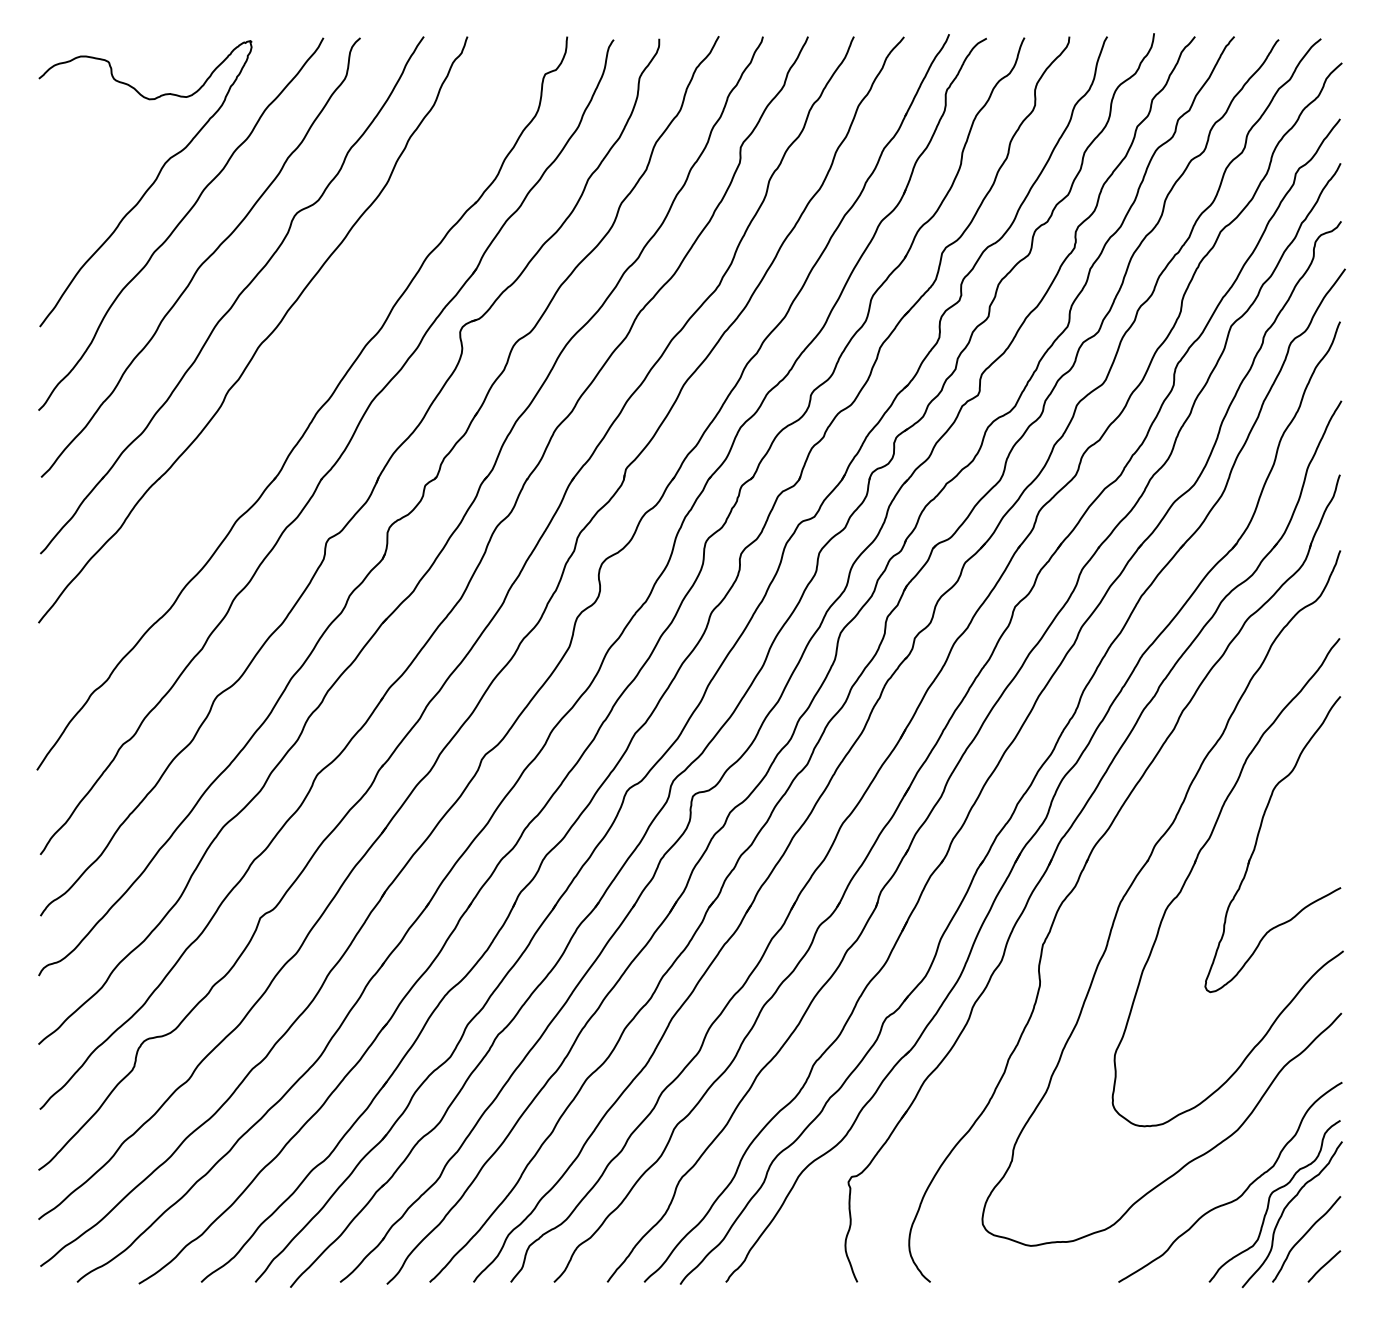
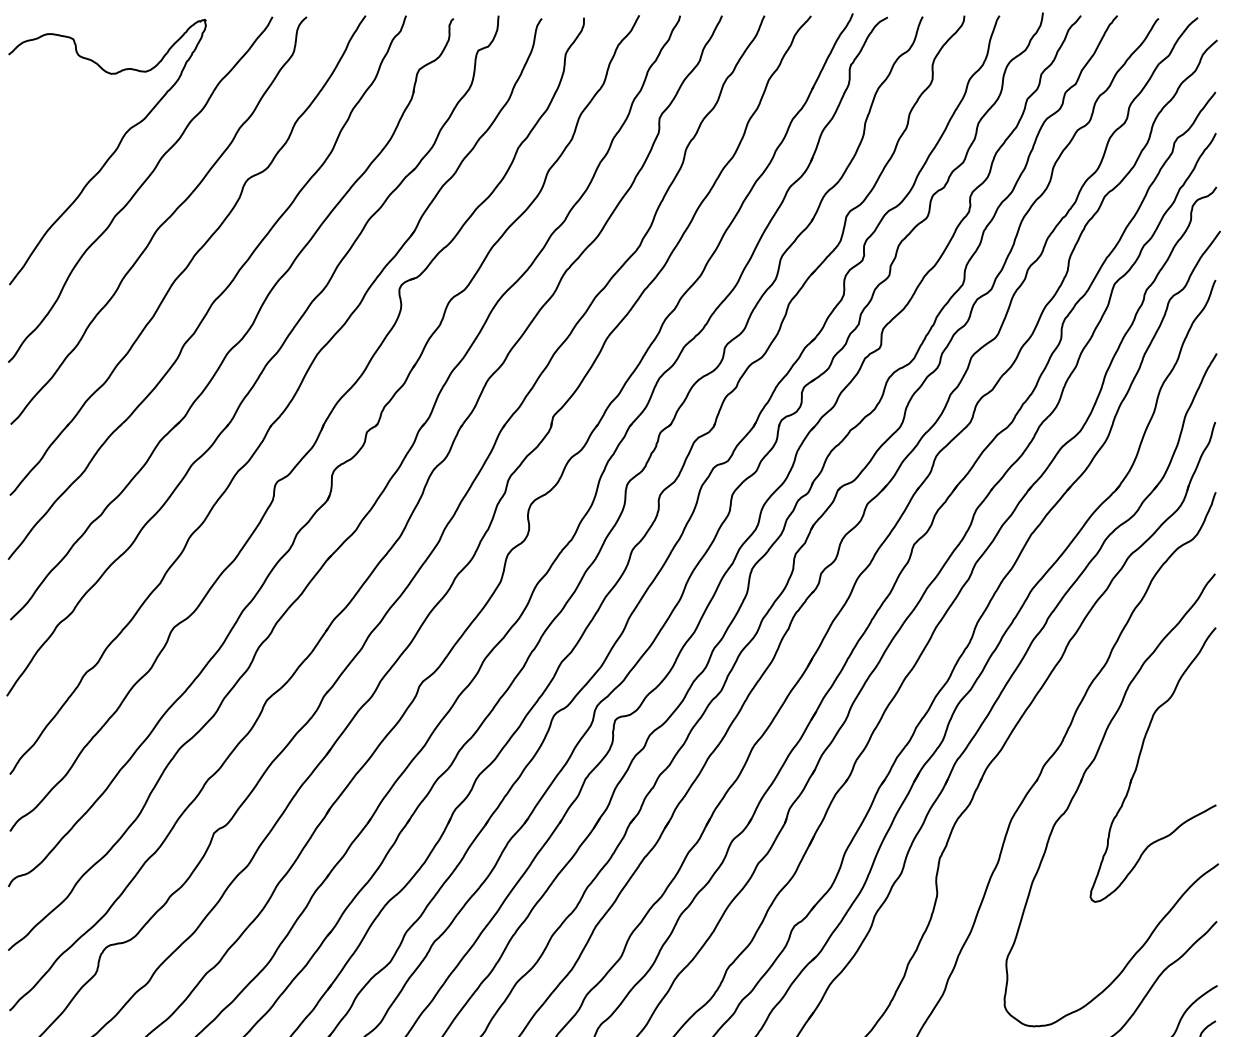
part: (296, 375) -> (247, 329), added

